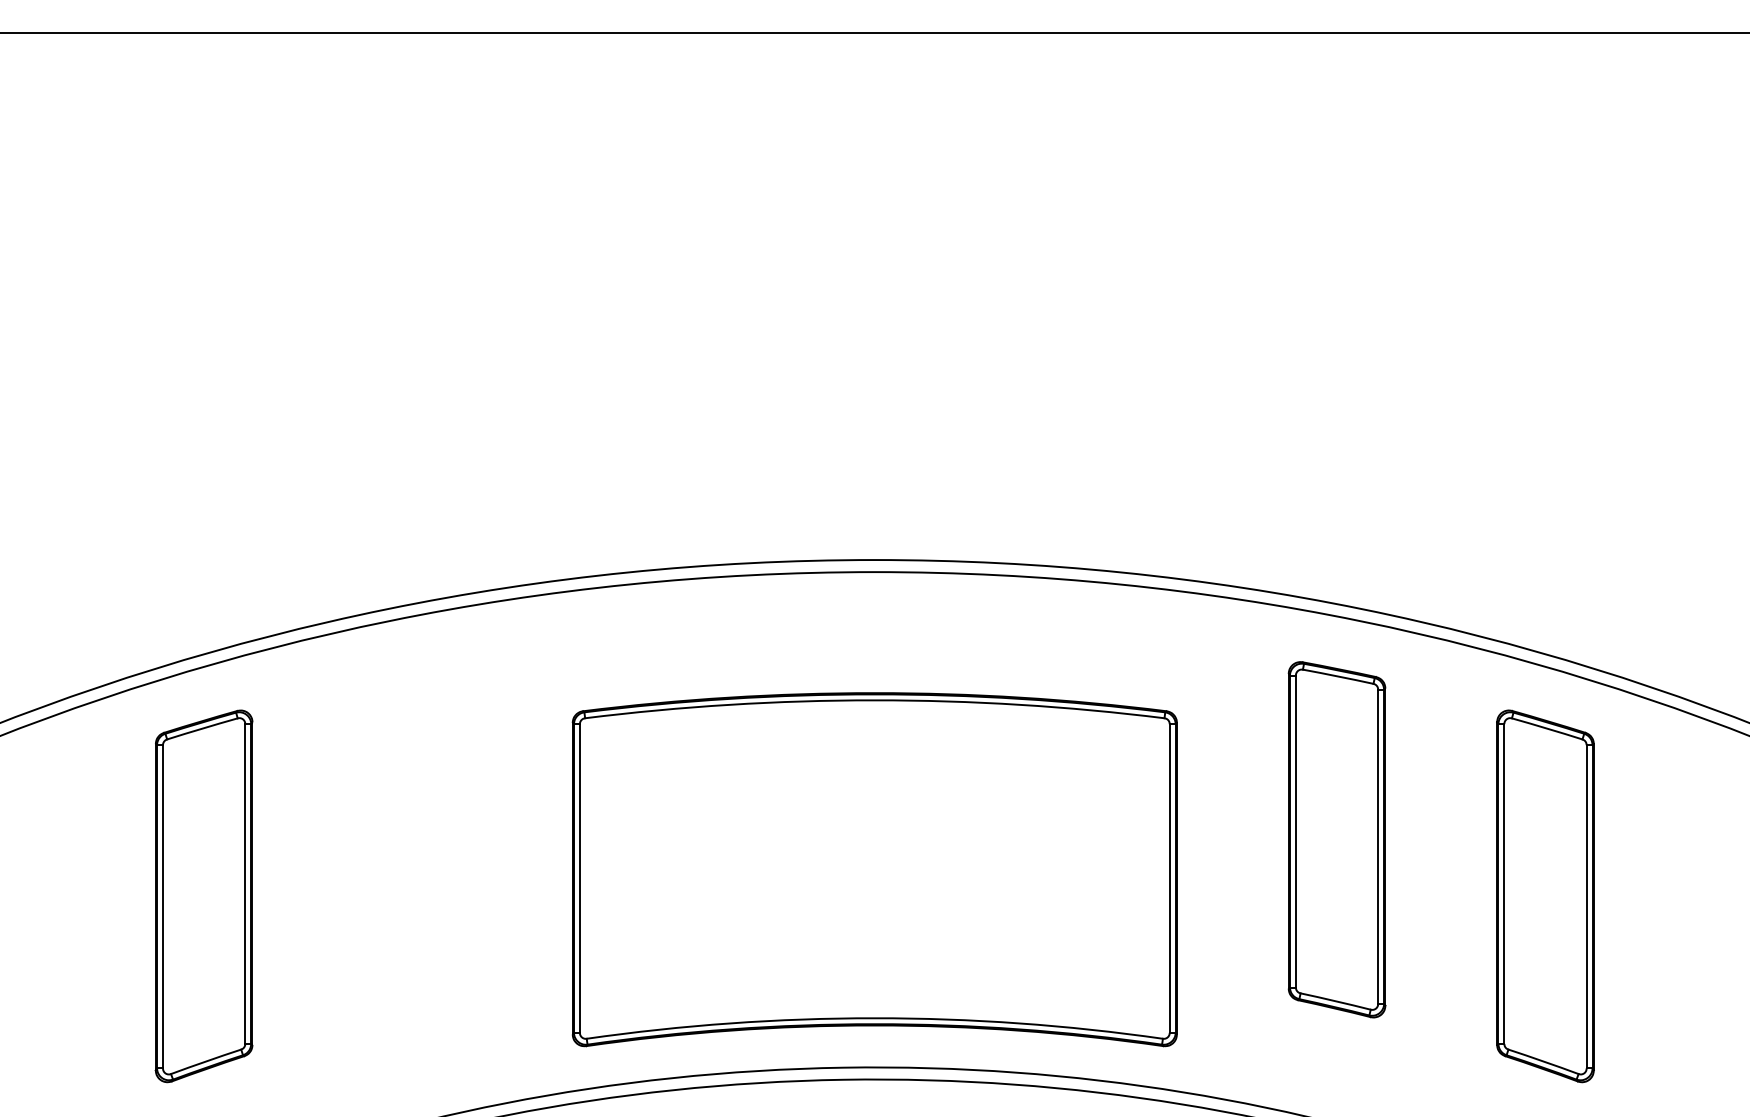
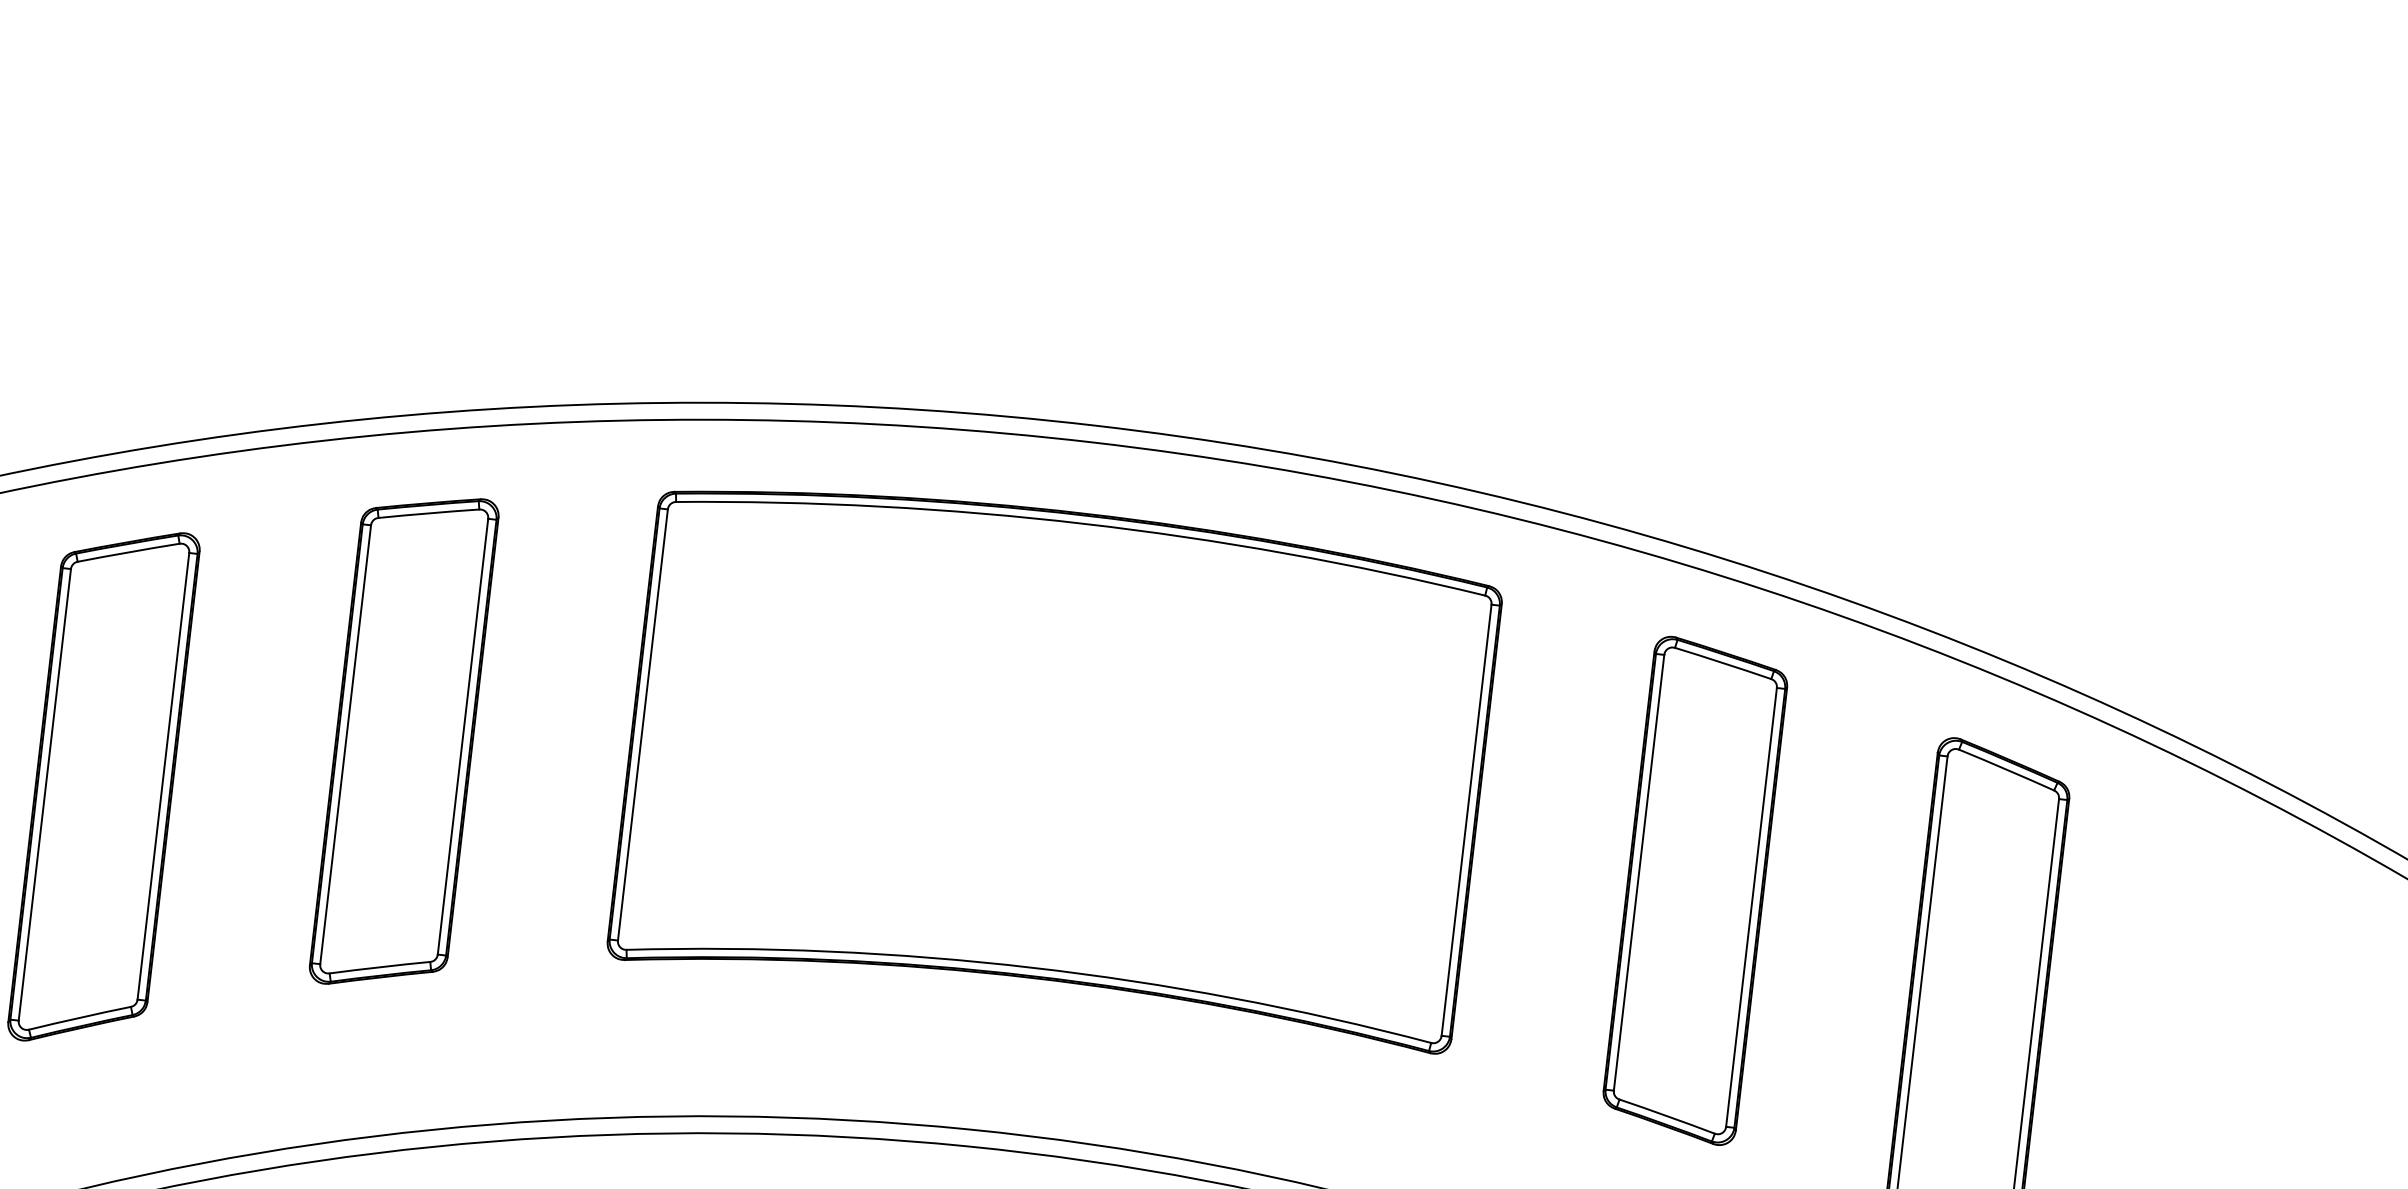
part: (412, 839) -> (404, 741), added
part: (874, 869) -> (1055, 759), moved

